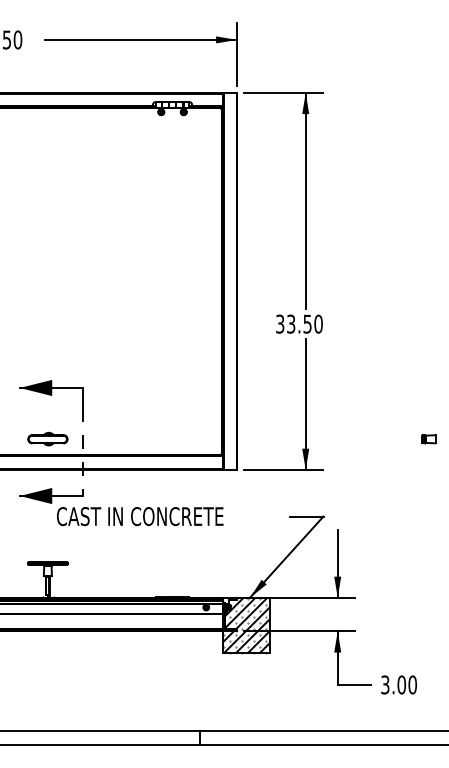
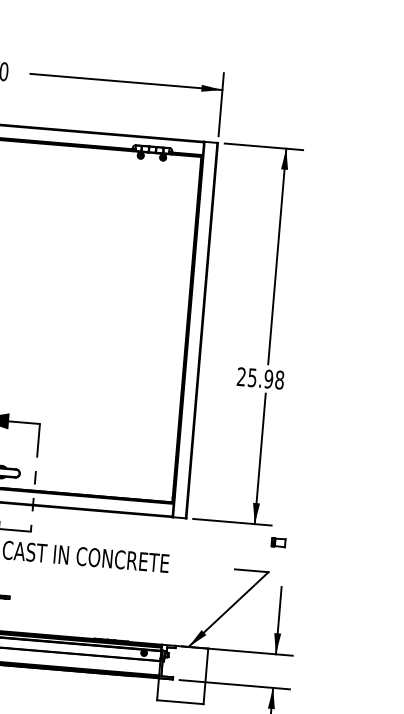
text: (299, 323) -> (260, 377), 33.50 -> 25.98
part: (428, 439) -> (278, 542), moved
hatch: (246, 625) -> (182, 674), removed

